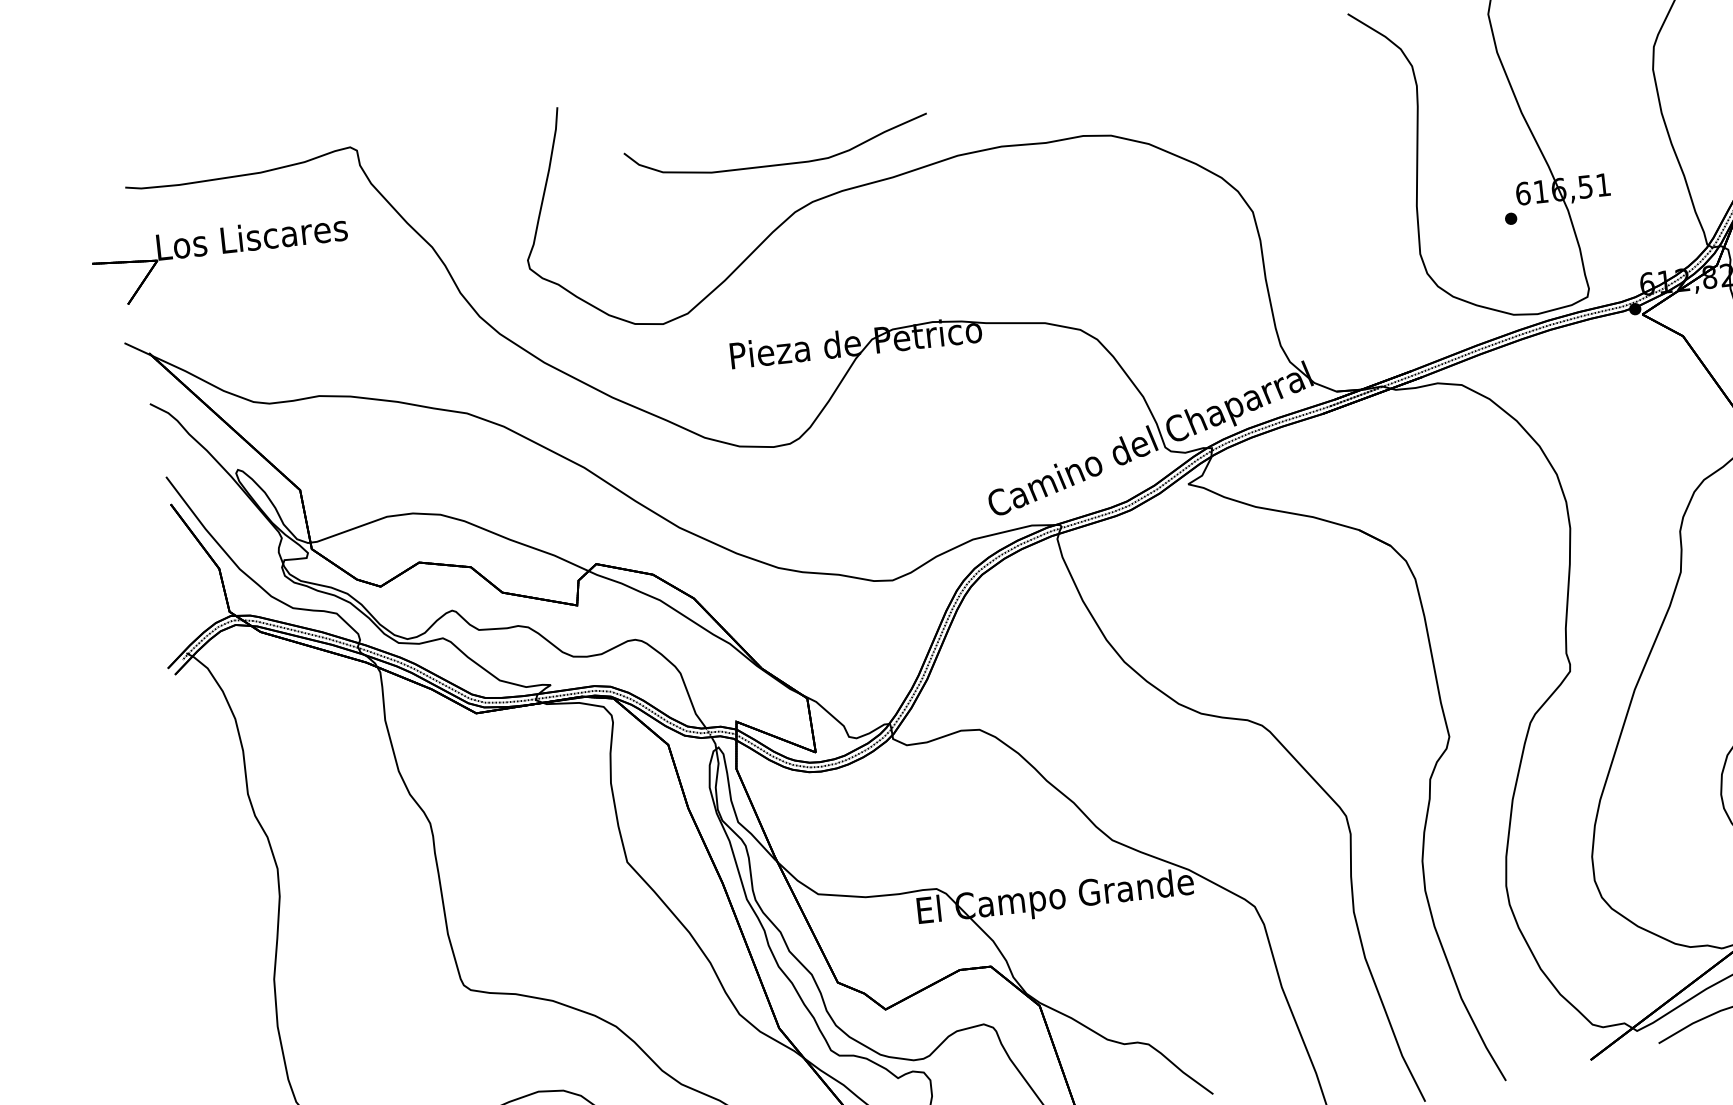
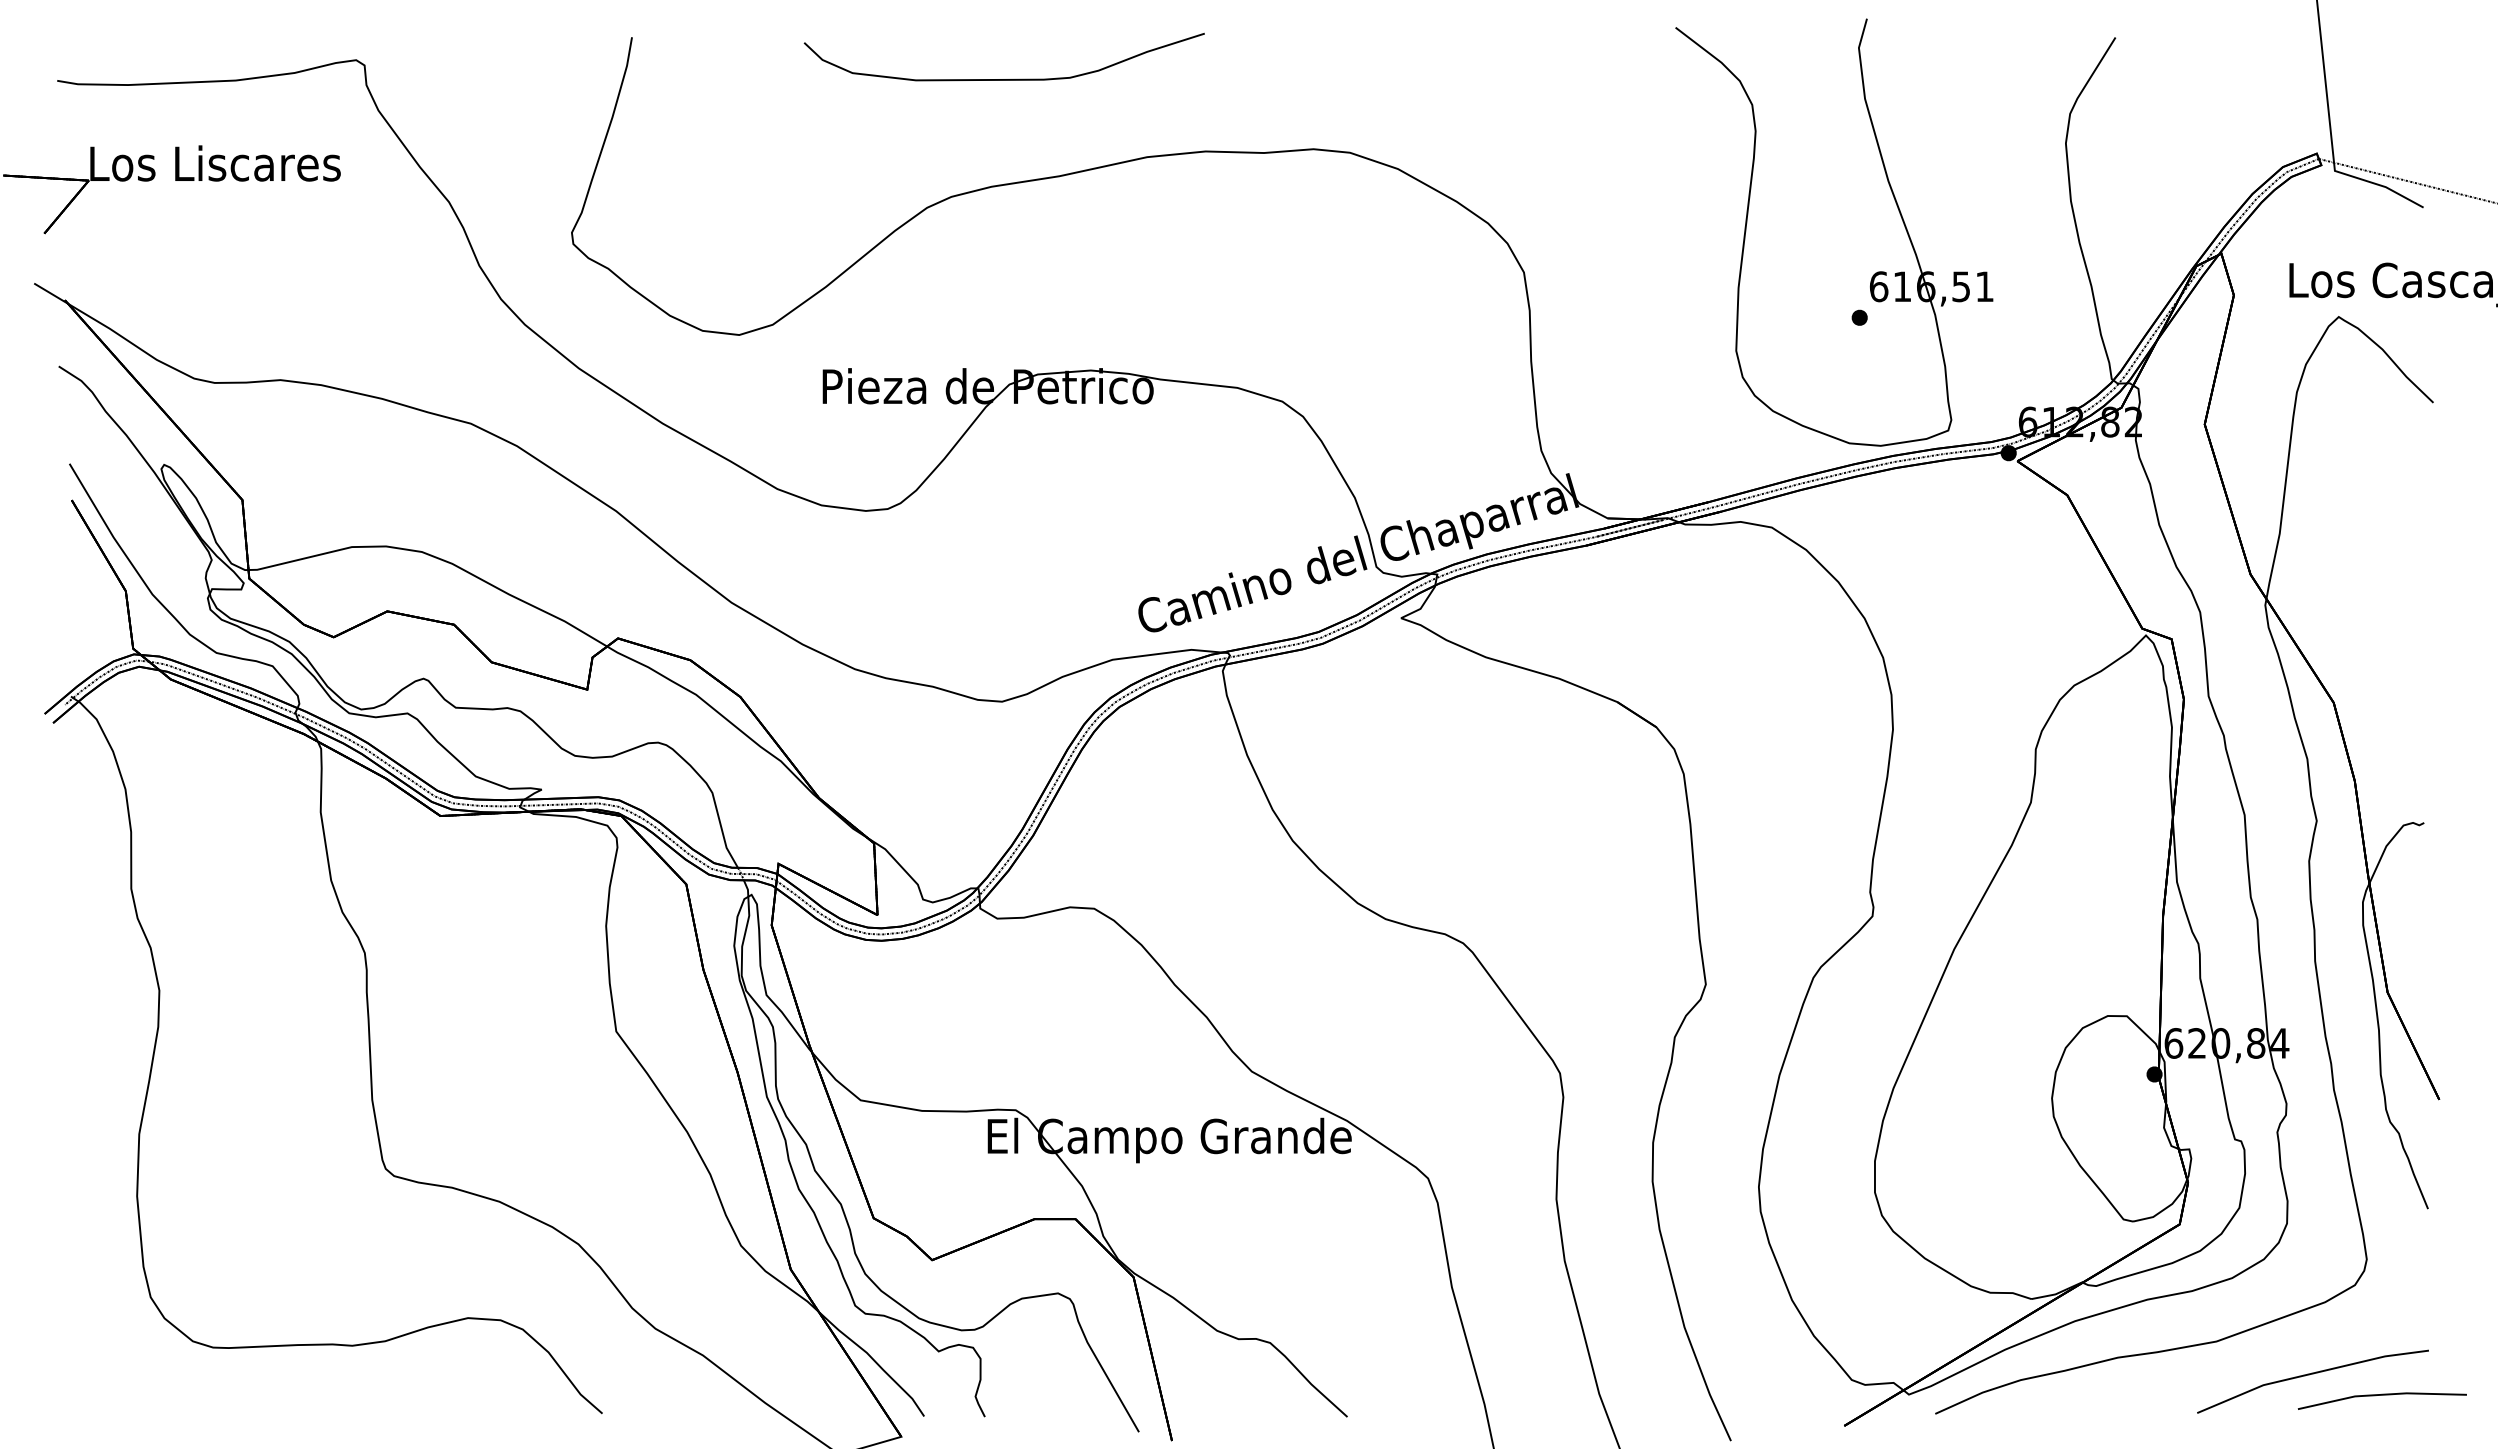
part: (777, 164) -> (1003, 79), moved

